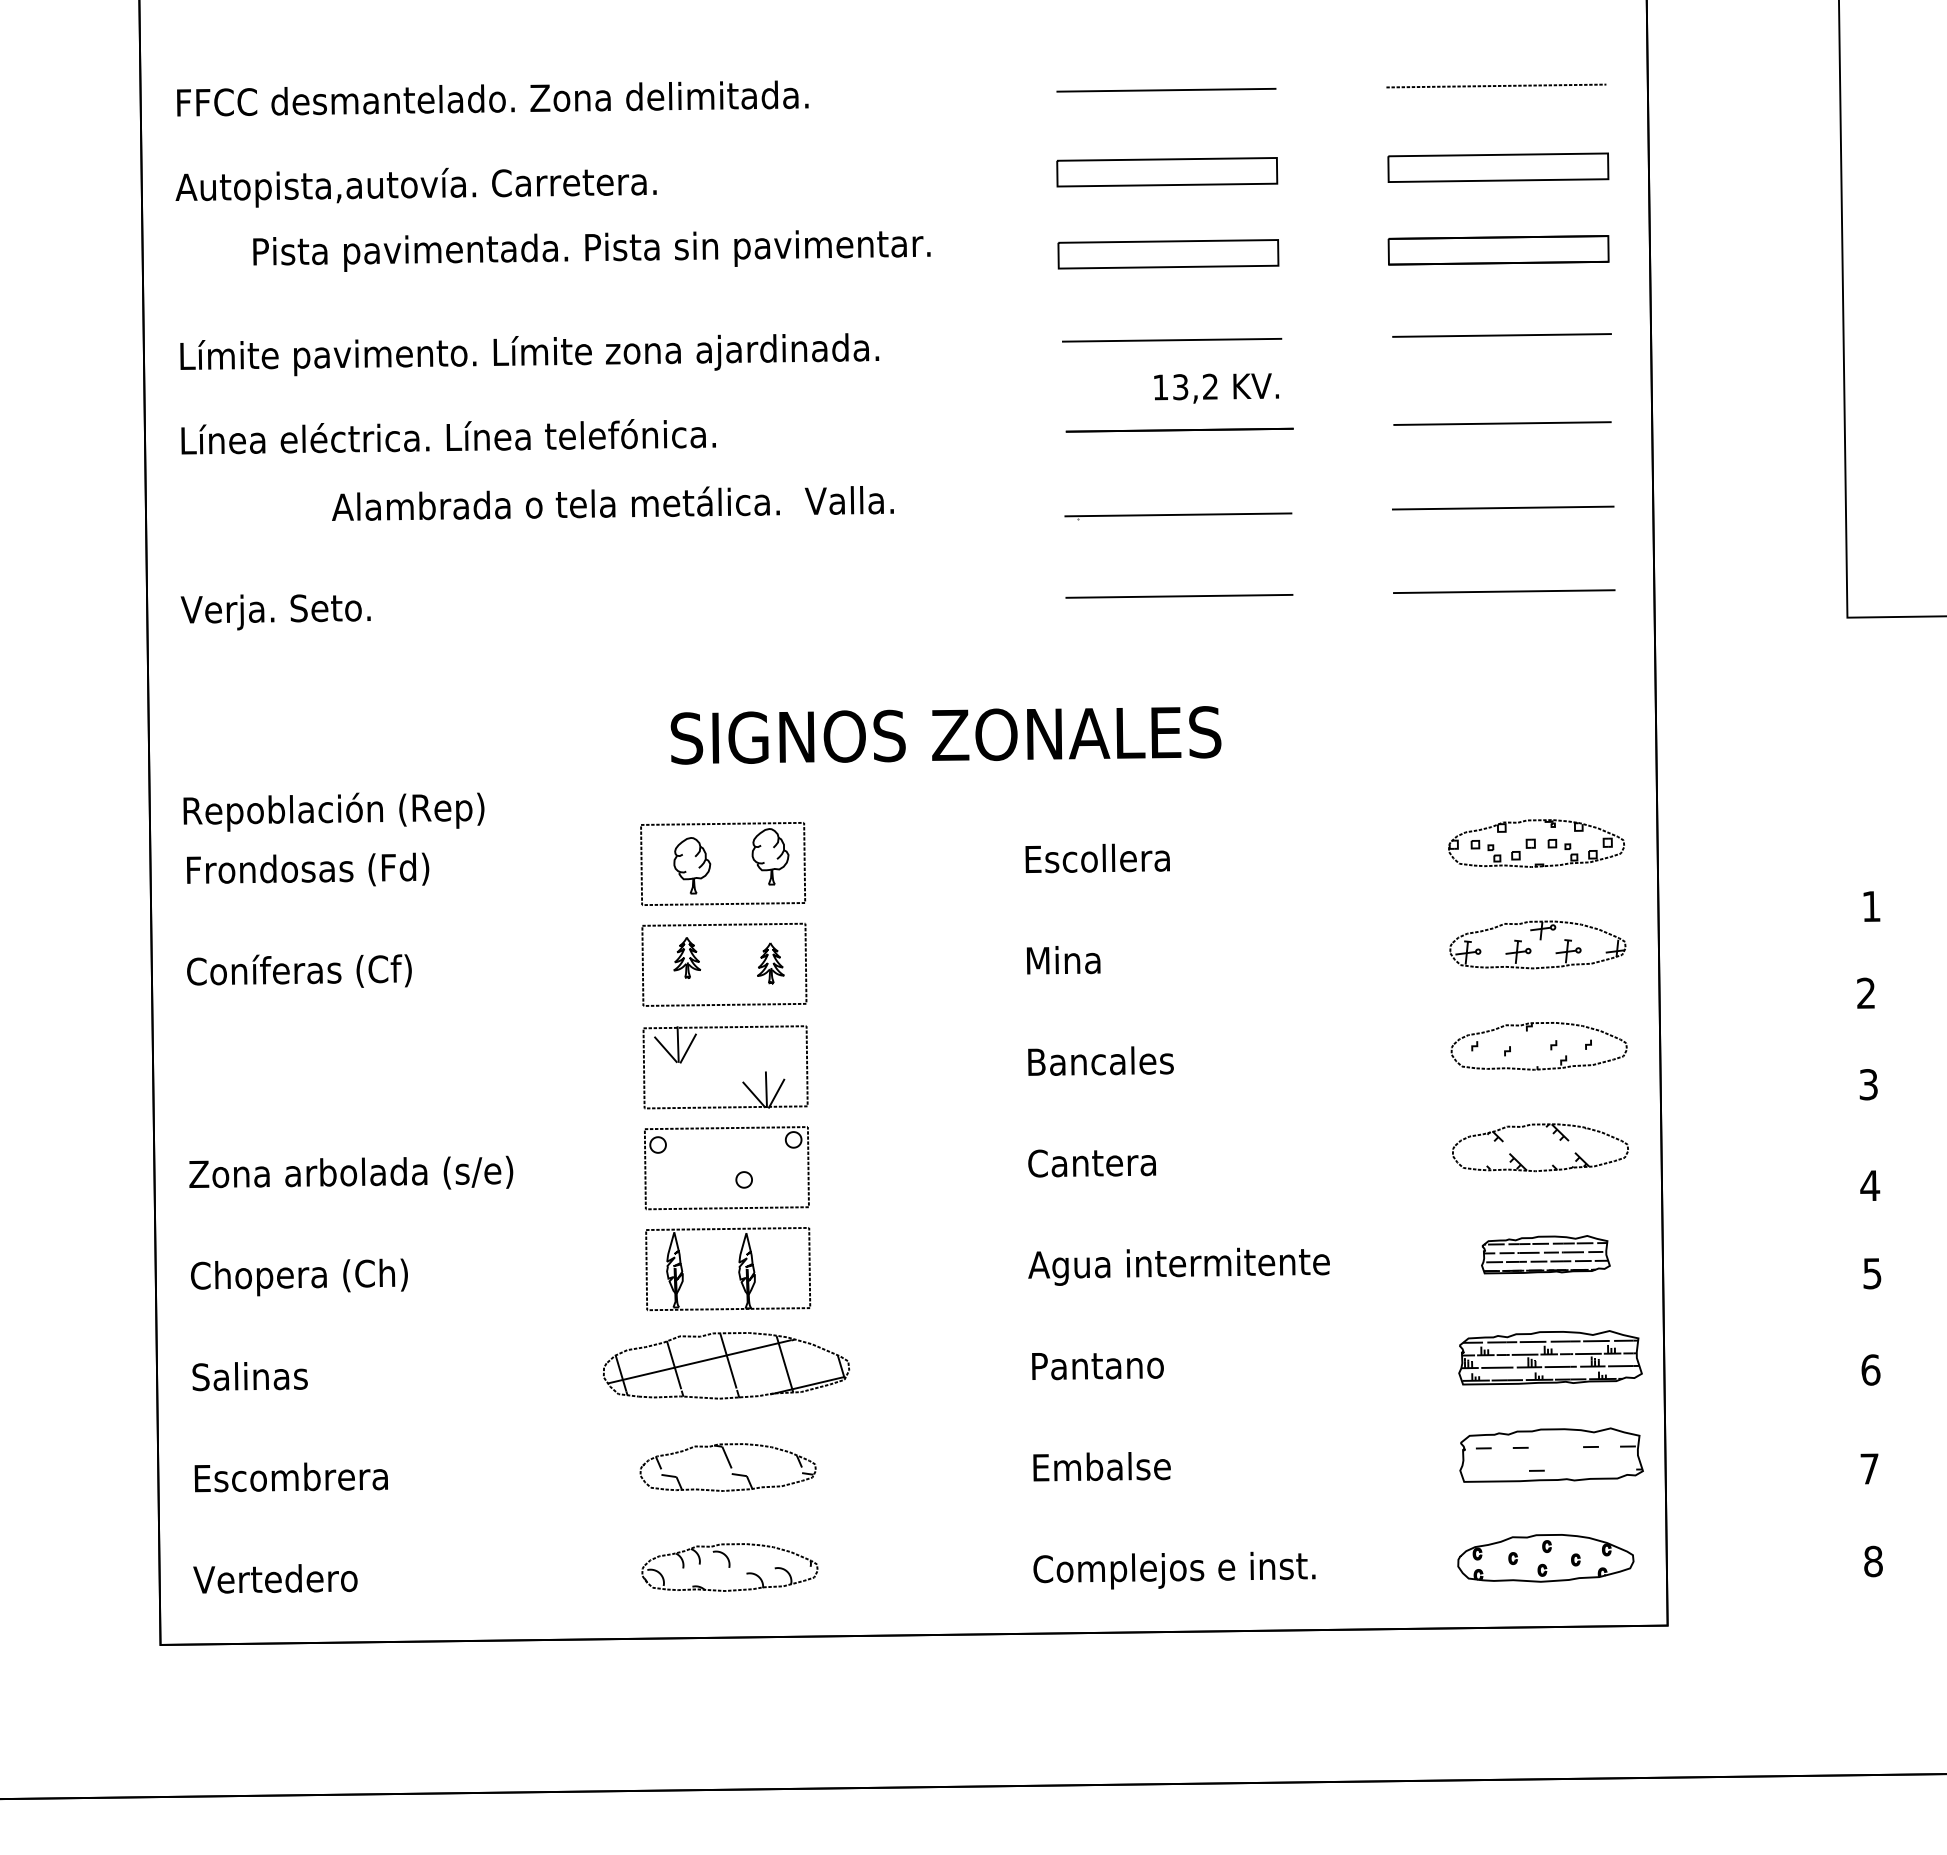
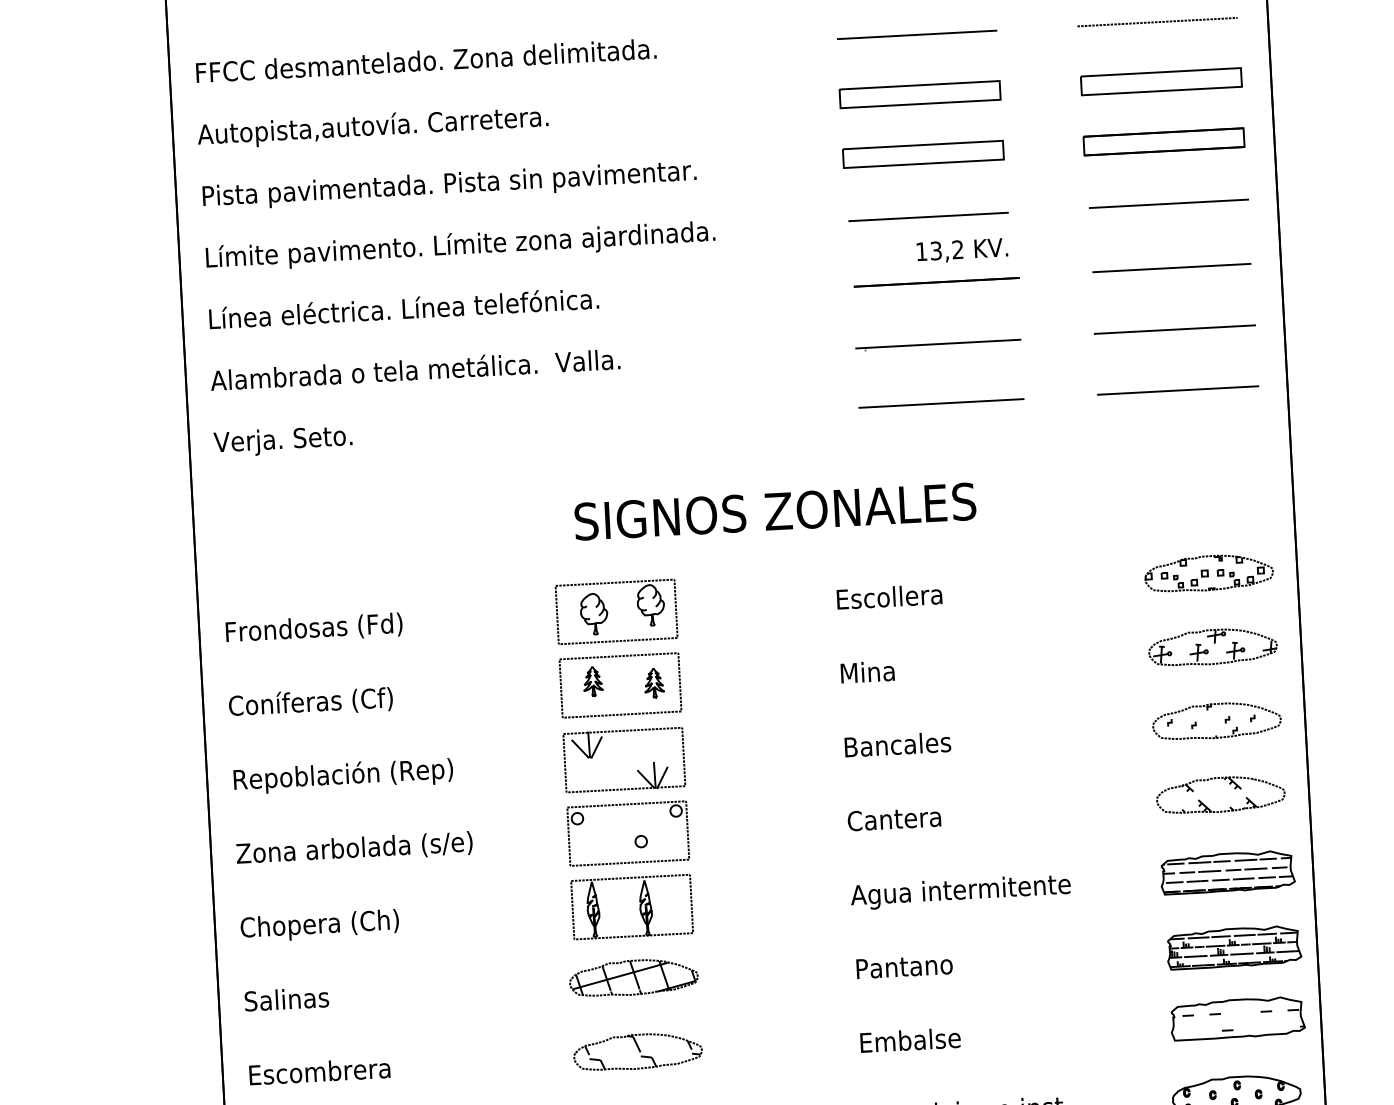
text: (591, 250) -> (449, 185), moved
text: (612, 503) -> (415, 369), moved
text: (333, 811) -> (343, 775), moved
part: (1545, 1254) -> (1227, 872), size x1.43
part: (726, 1365) -> (633, 977), size x0.71

